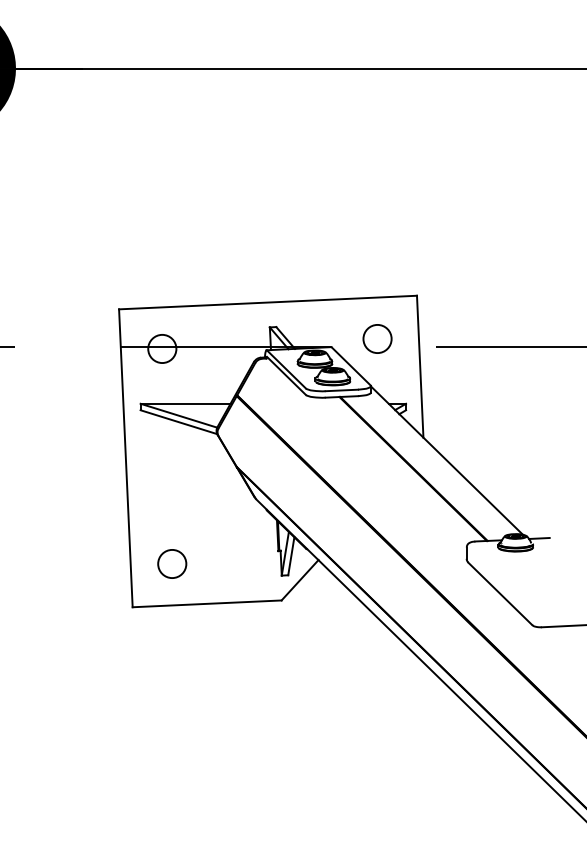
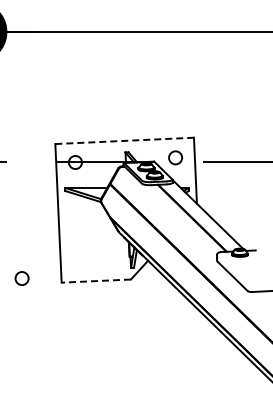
line: (269, 301) -> (125, 140), solid -> dashed
circle: (171, 563) -> (21, 278), moved
line: (207, 604) -> (96, 281), solid -> dashed

